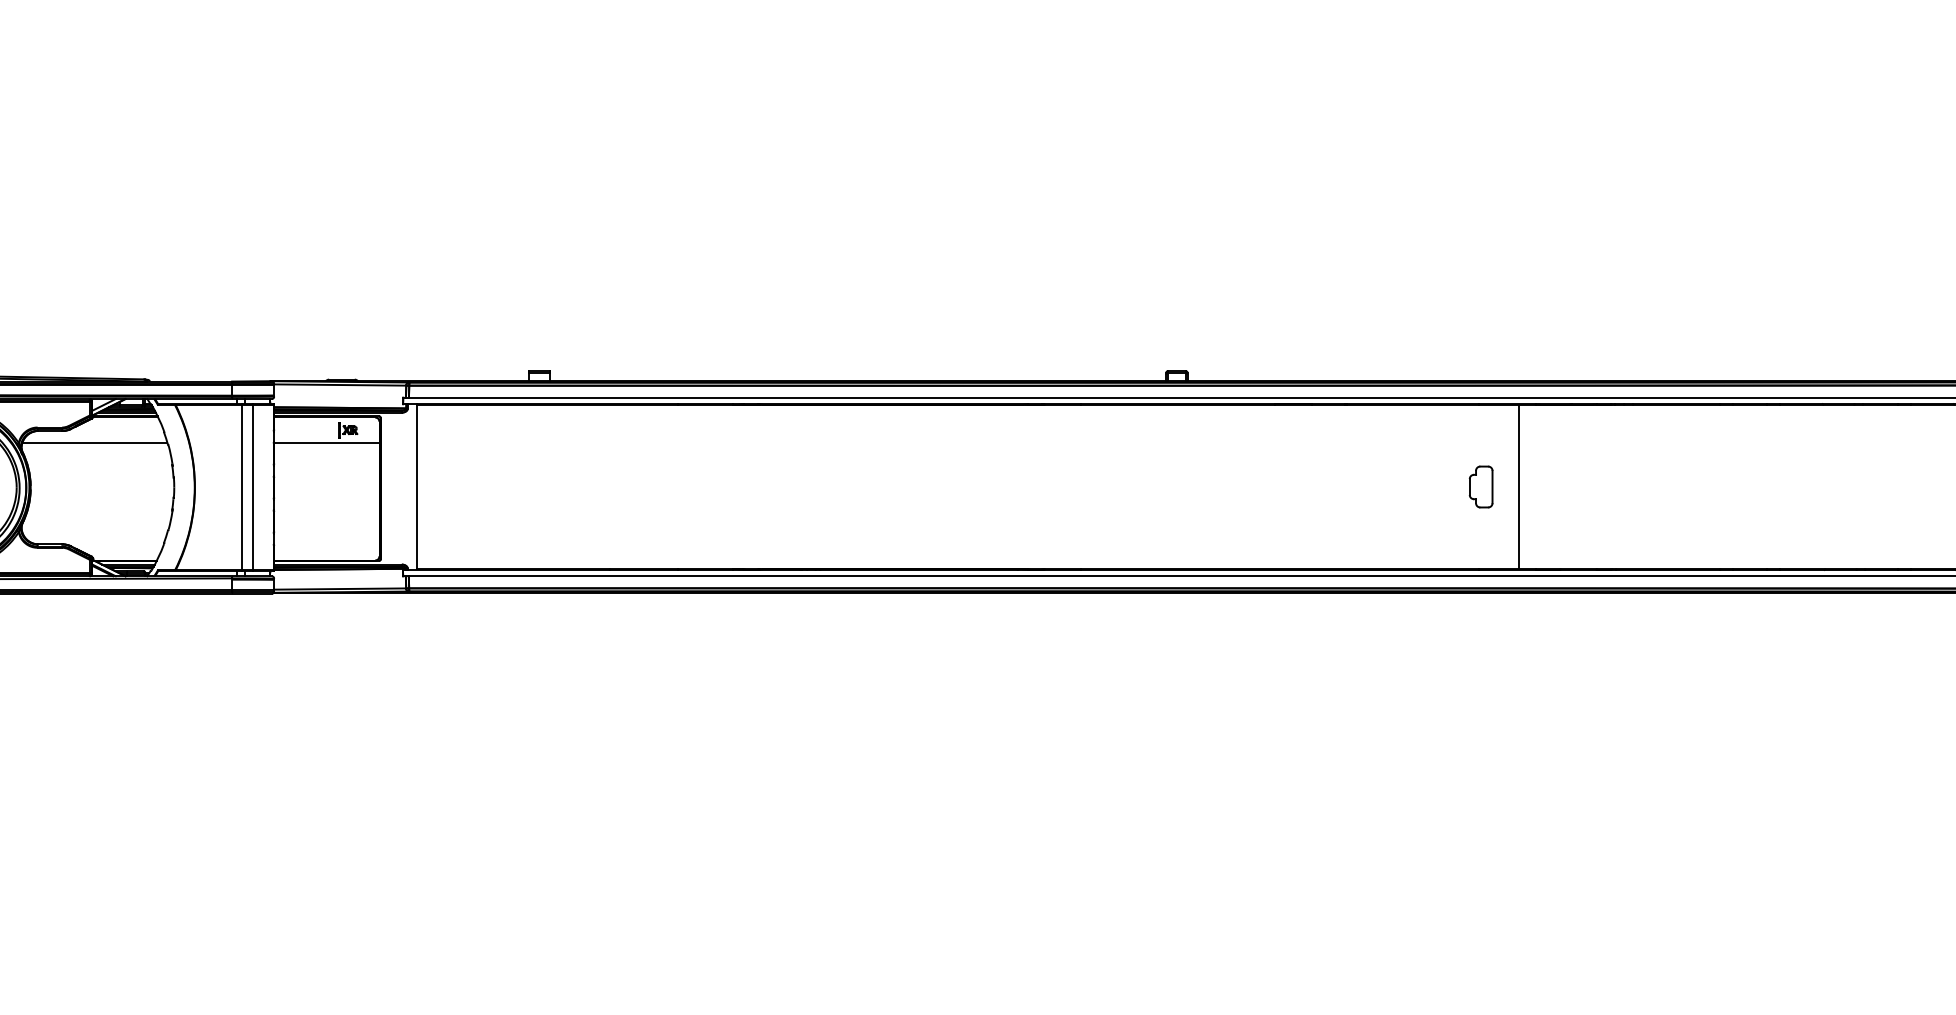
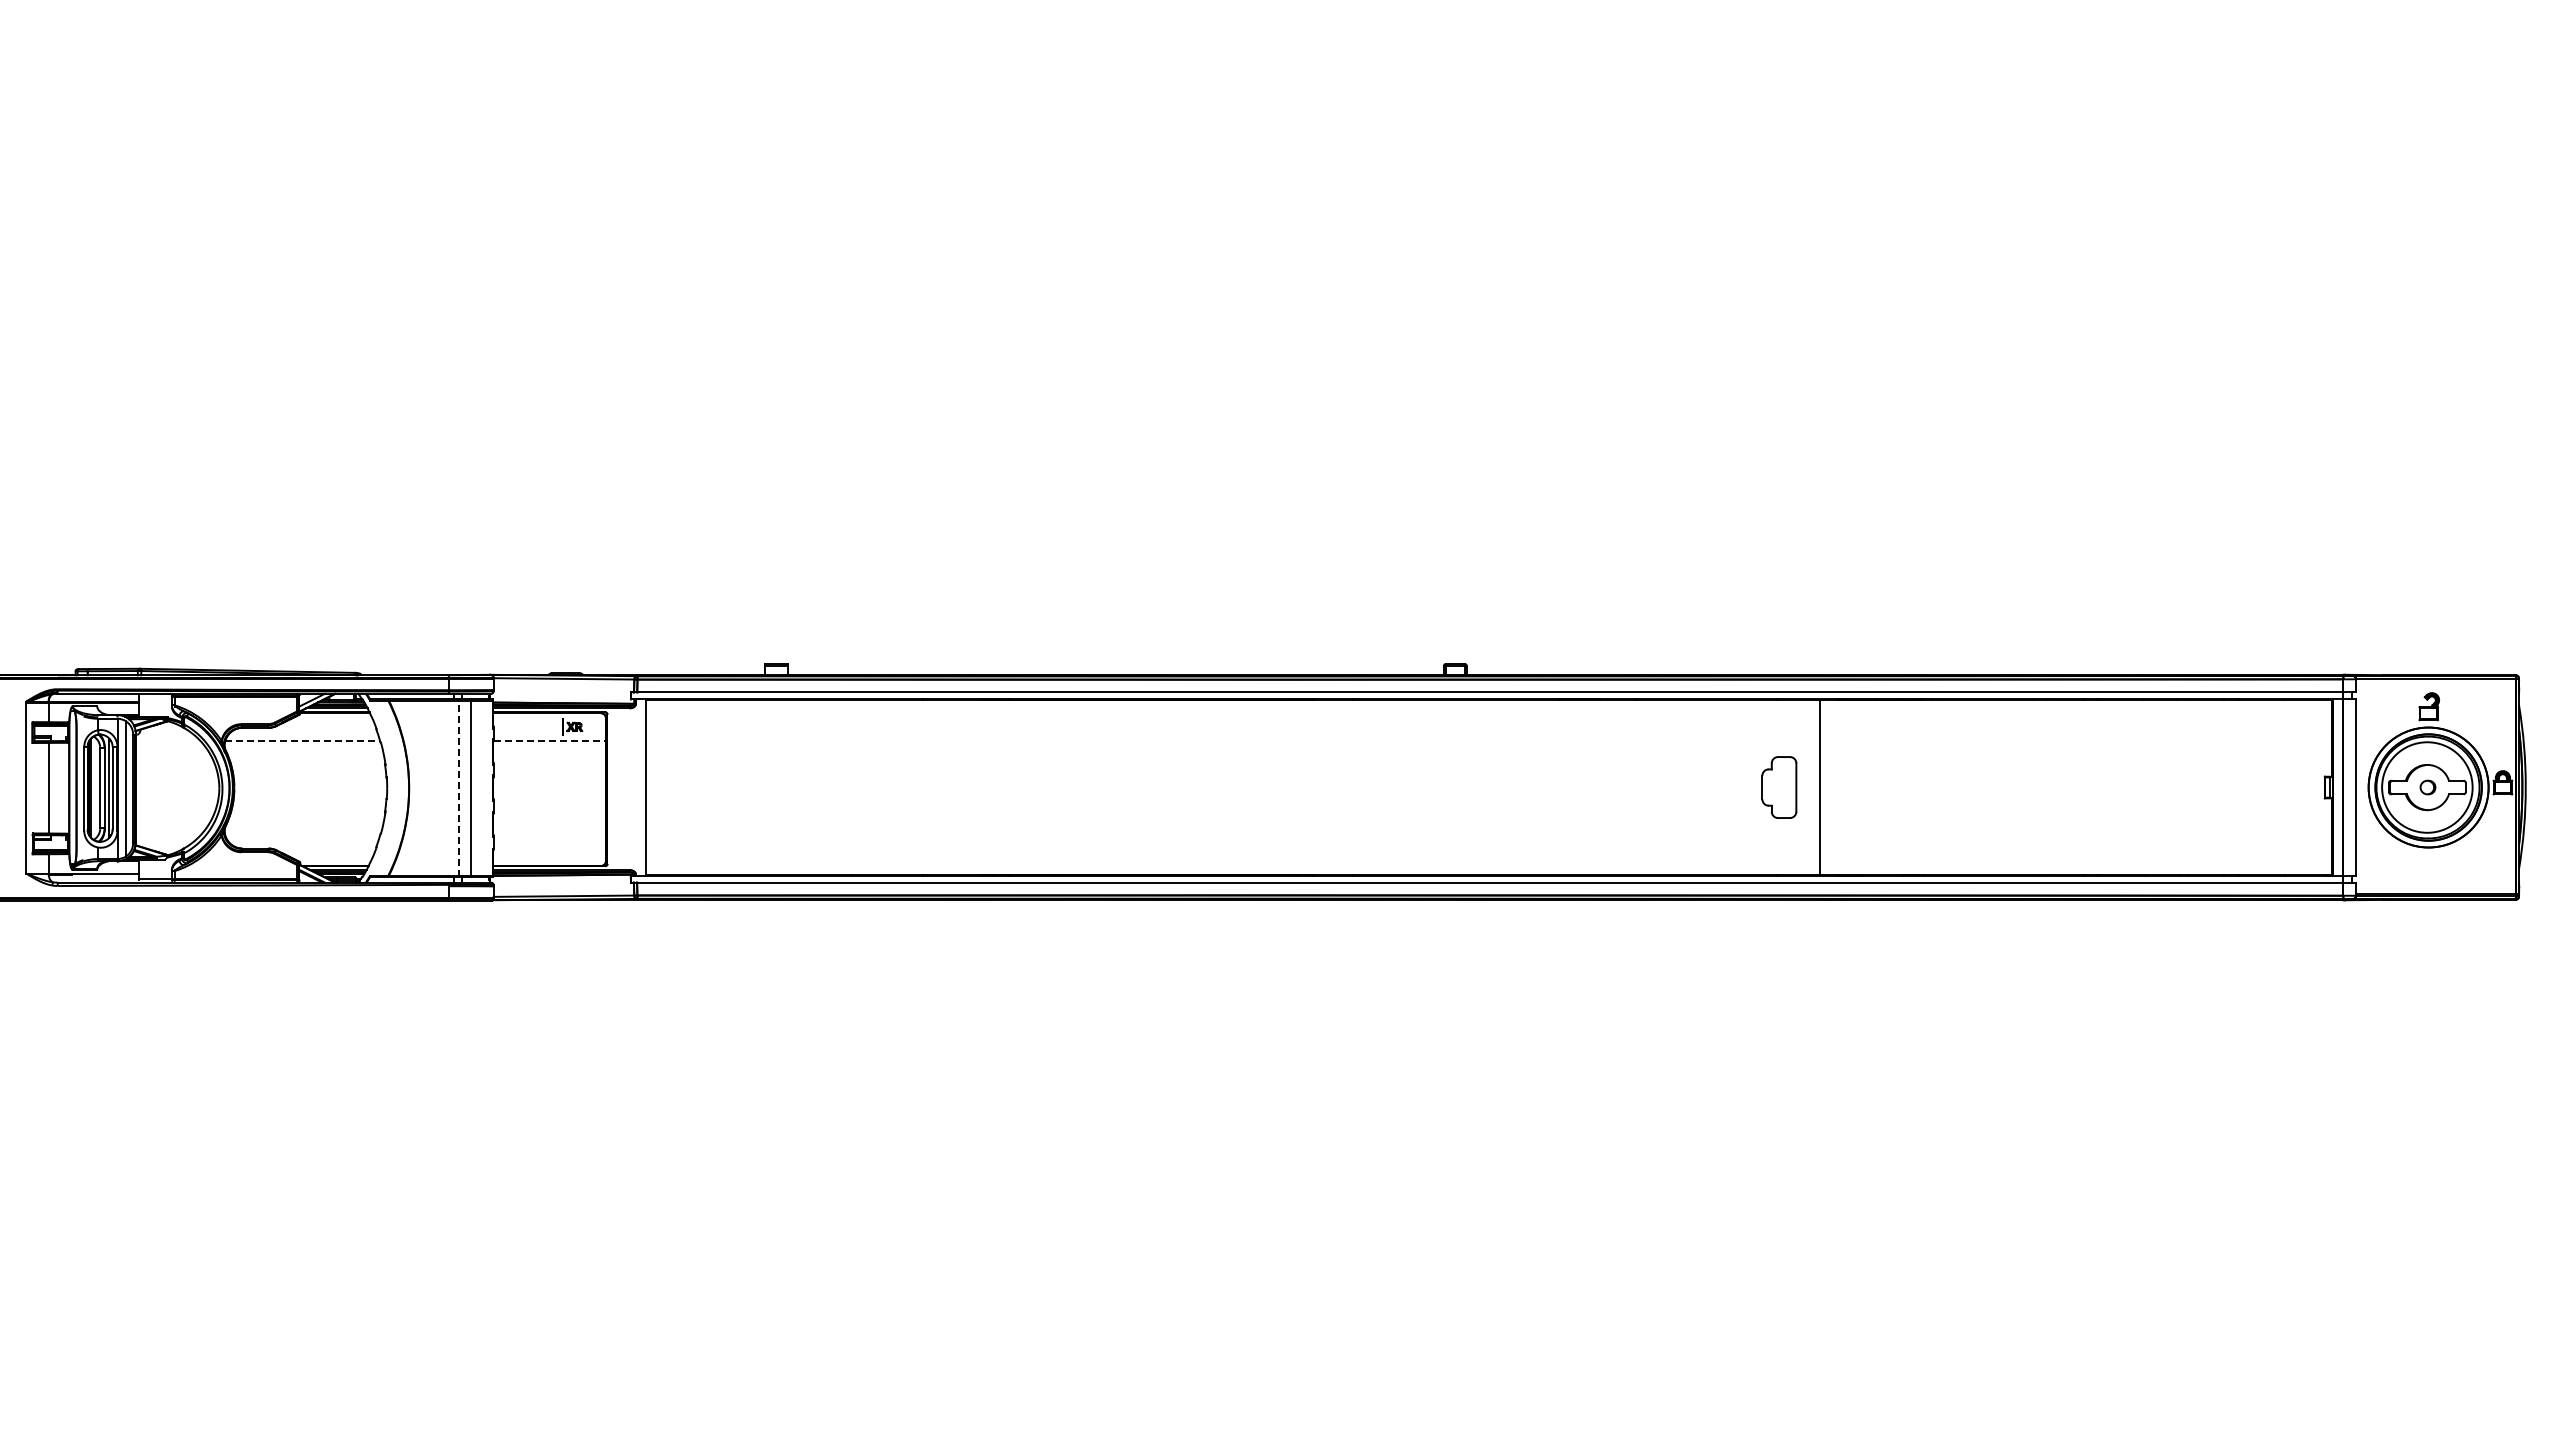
line: (95, 442) -> (303, 740), solid -> dashed
line: (327, 442) -> (550, 740), solid -> dashed
part: (1481, 486) -> (1779, 787), size x1.4
line: (242, 487) -> (459, 788), solid -> dashed

